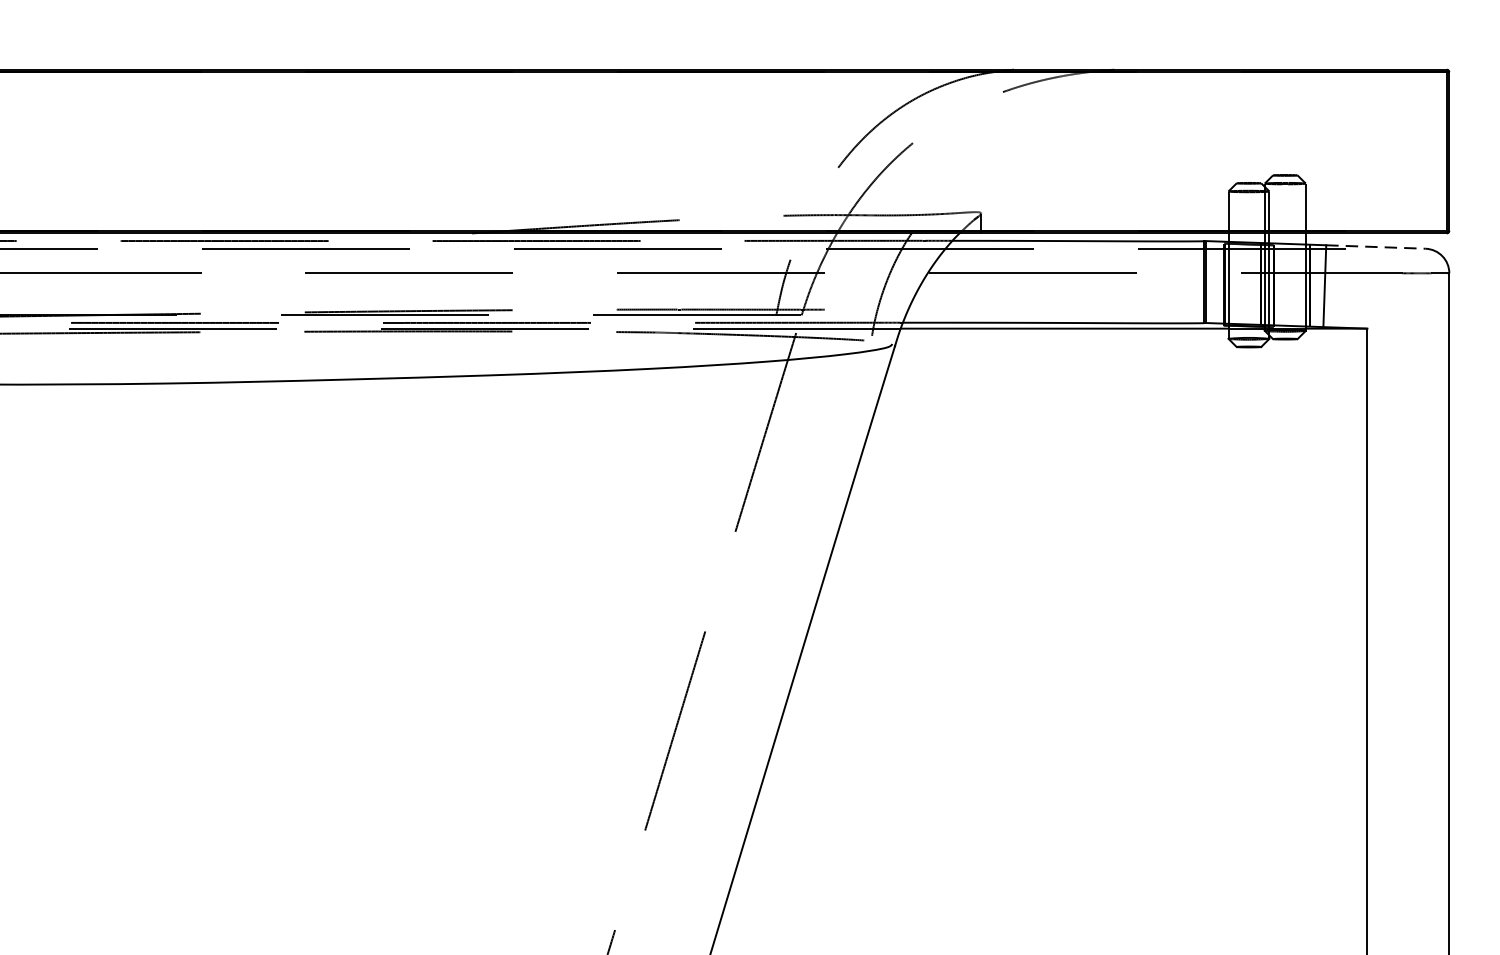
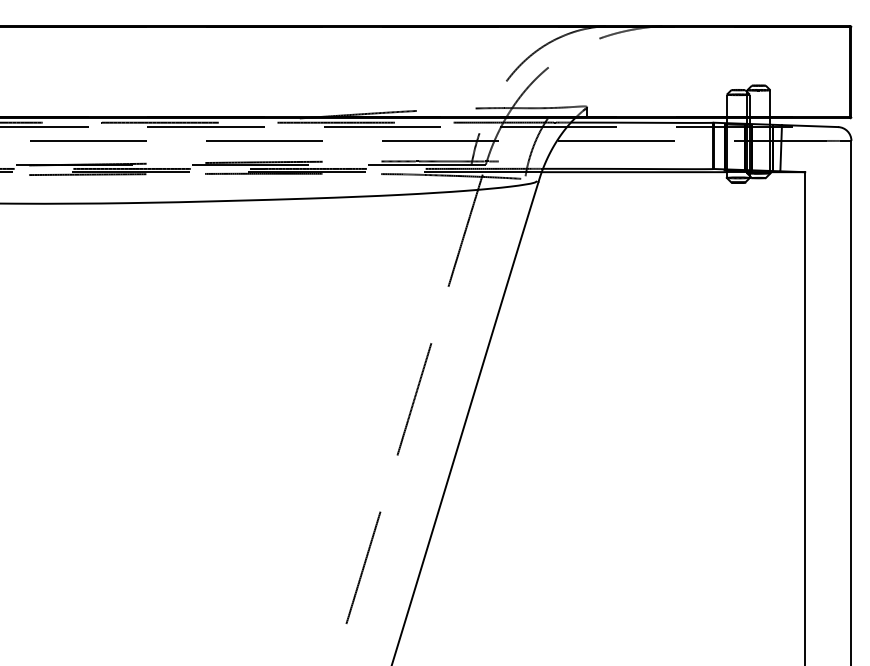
line: (1376, 247) -> (810, 126), dashed -> solid

